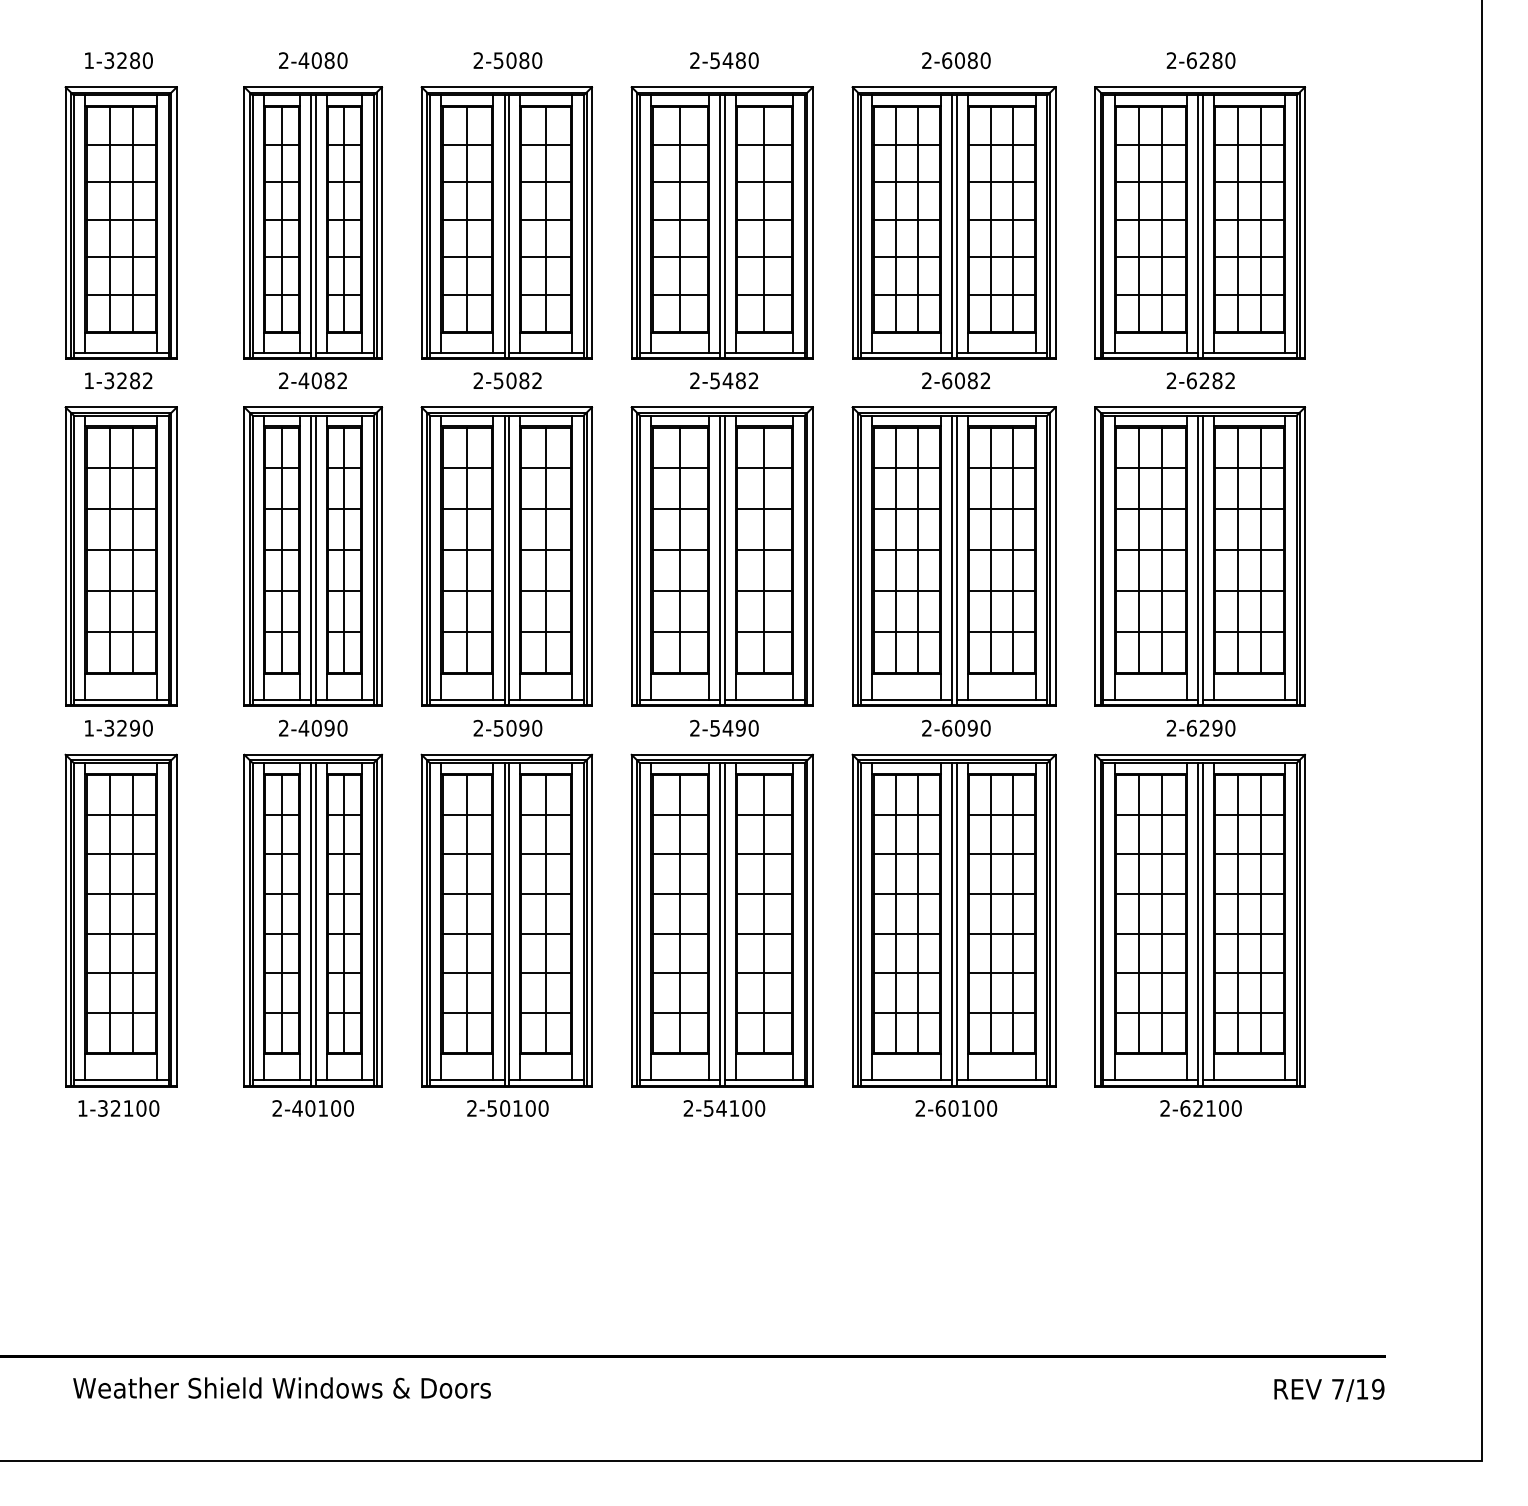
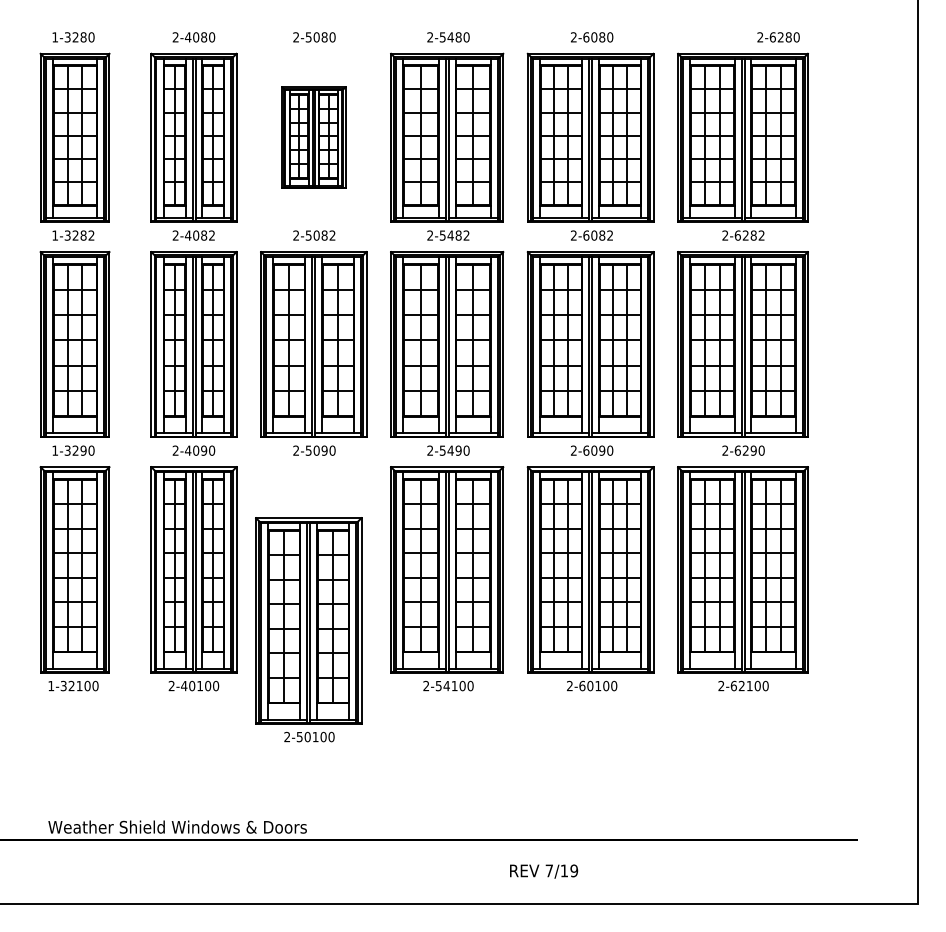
text: (1200, 60) -> (778, 37), moved
part: (506, 222) -> (313, 137), size x0.6
part: (506, 934) -> (308, 629), moved
text: (281, 1387) -> (177, 826), moved
text: (1330, 1390) -> (544, 871), moved

